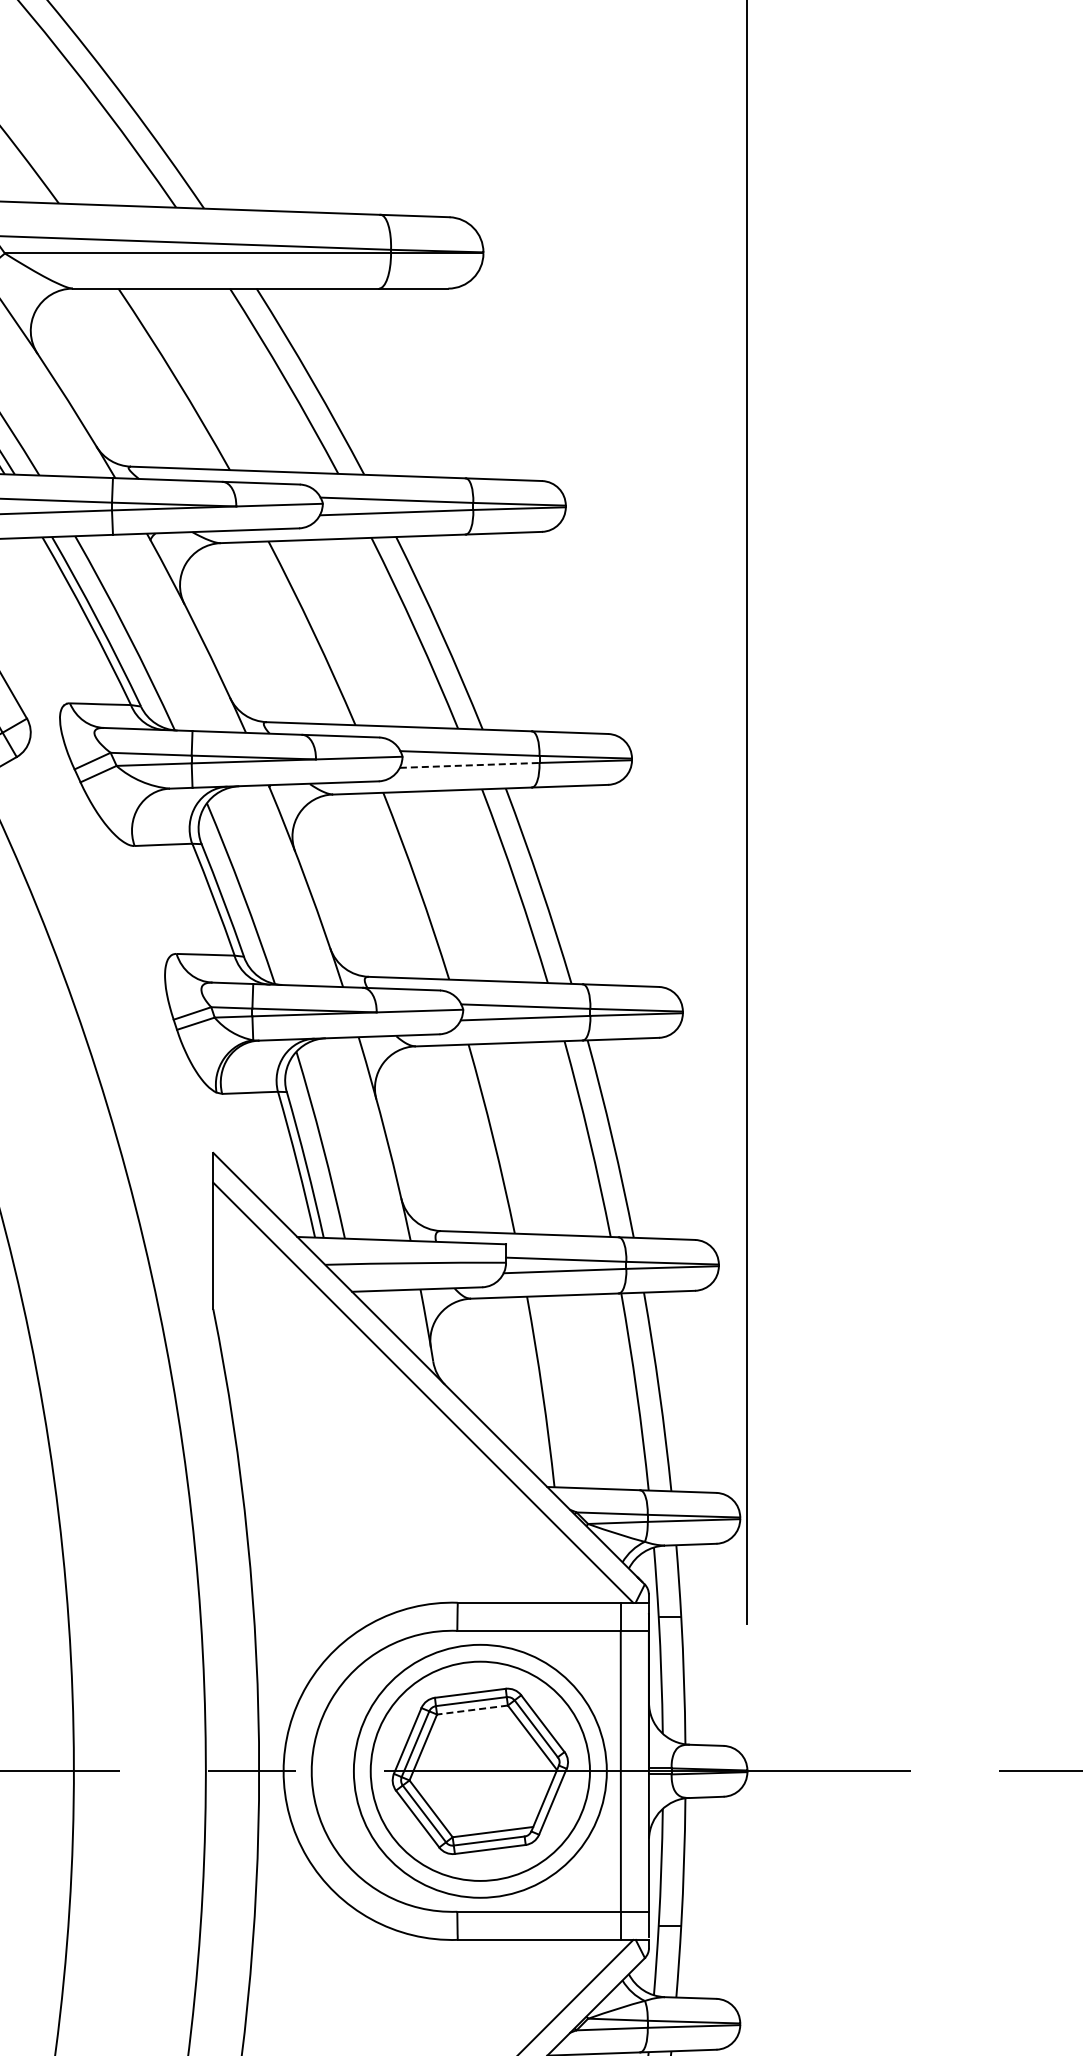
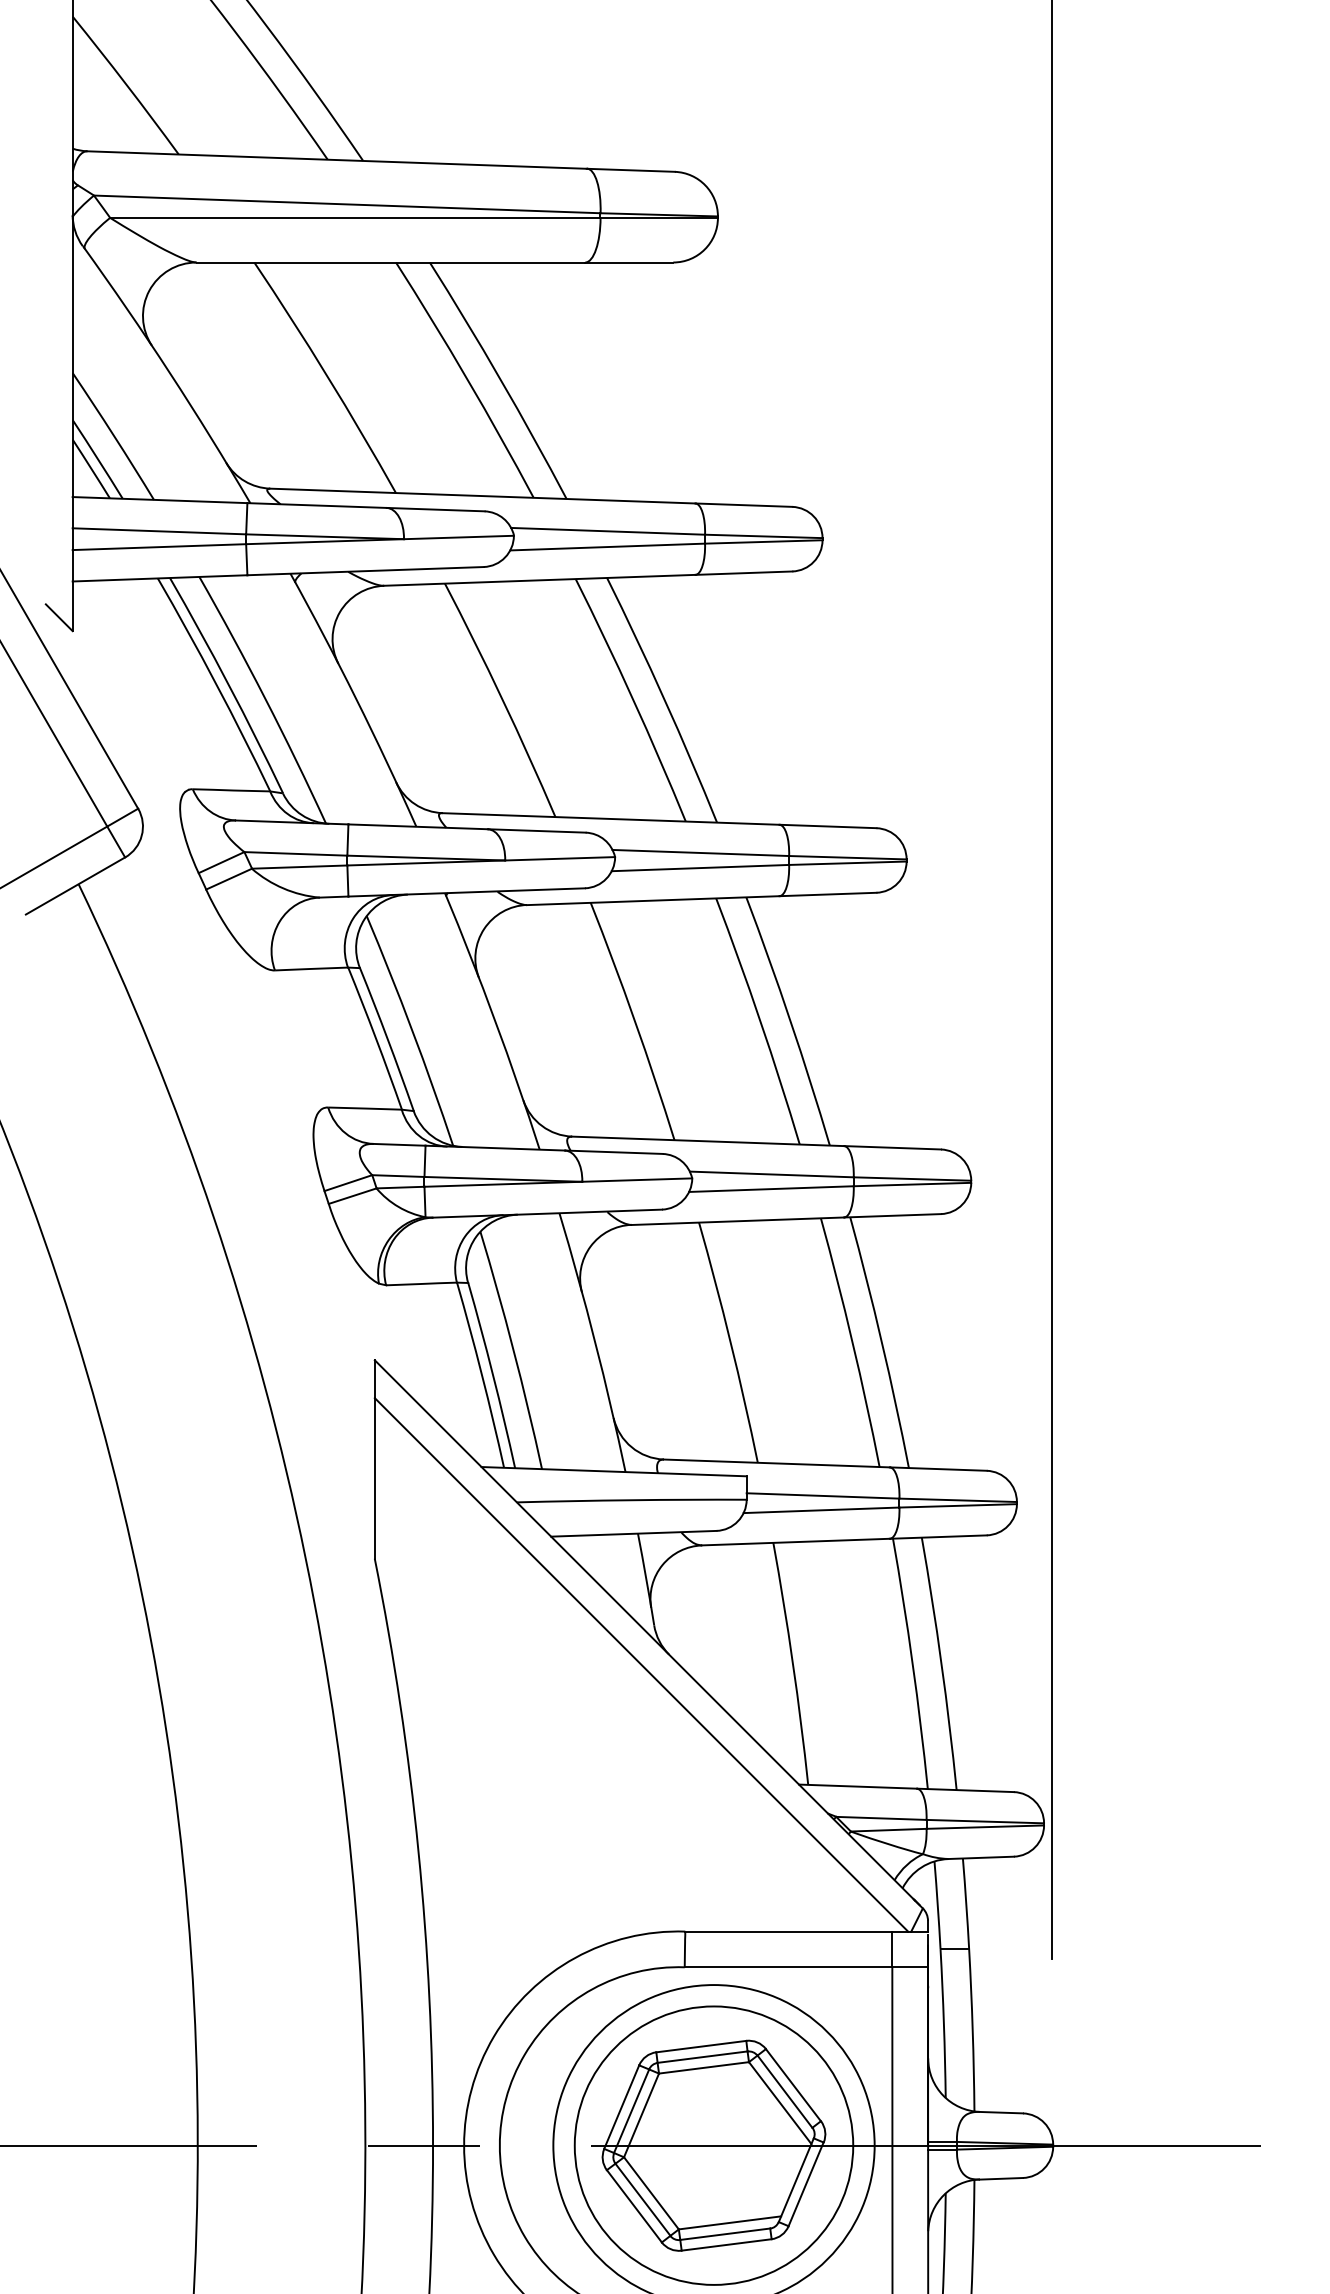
line: (469, 765) -> (700, 868), dashed -> solid
line: (472, 1710) -> (704, 2068), dashed -> solid

